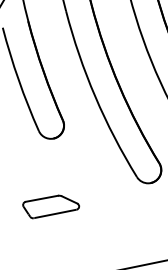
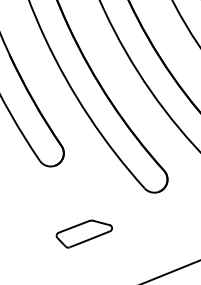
part: (50, 207) -> (83, 233), moved

